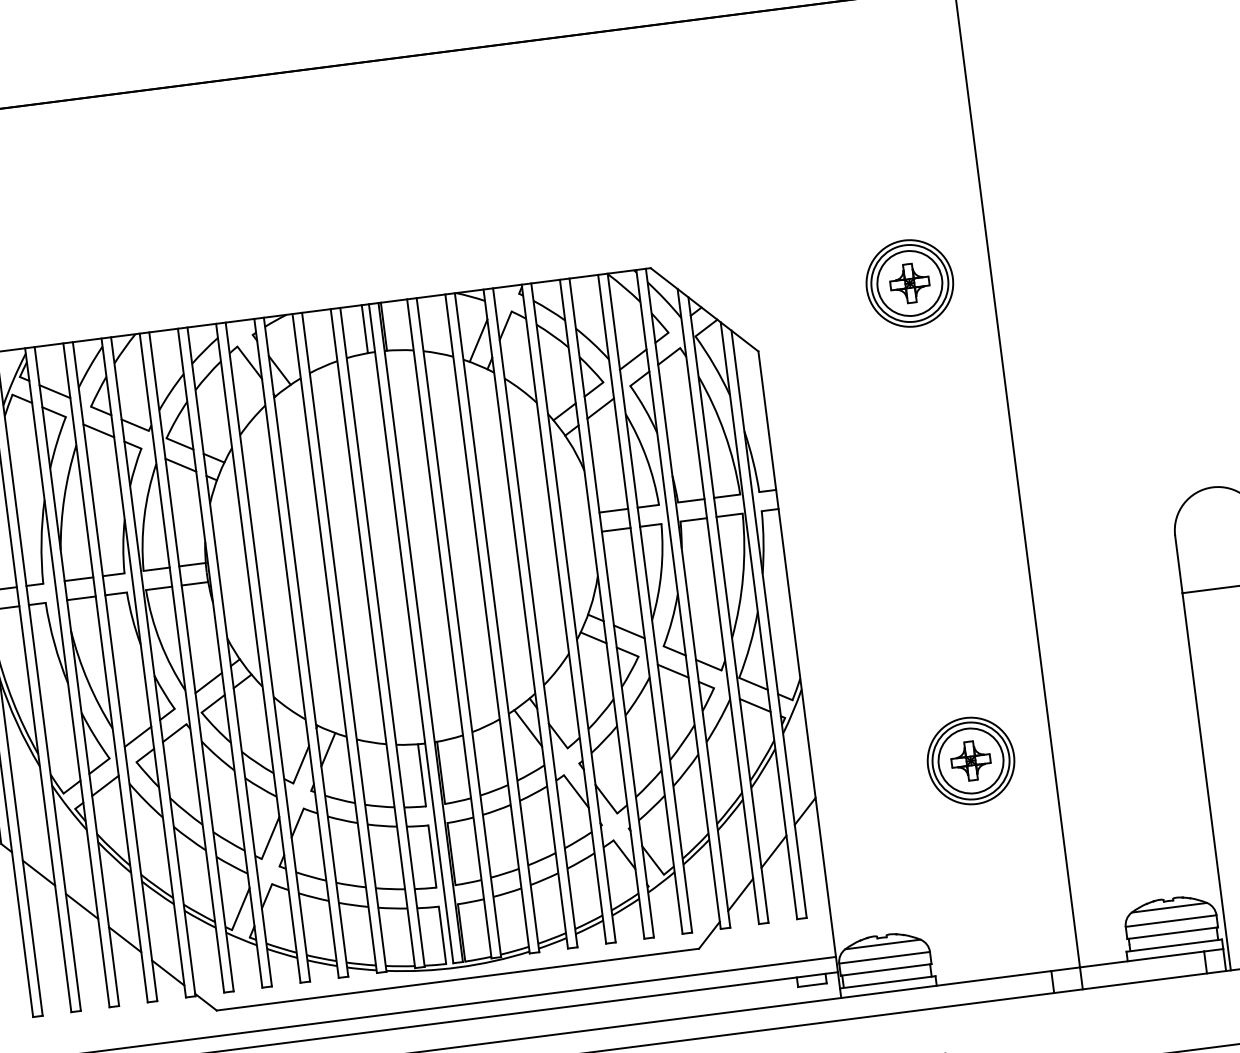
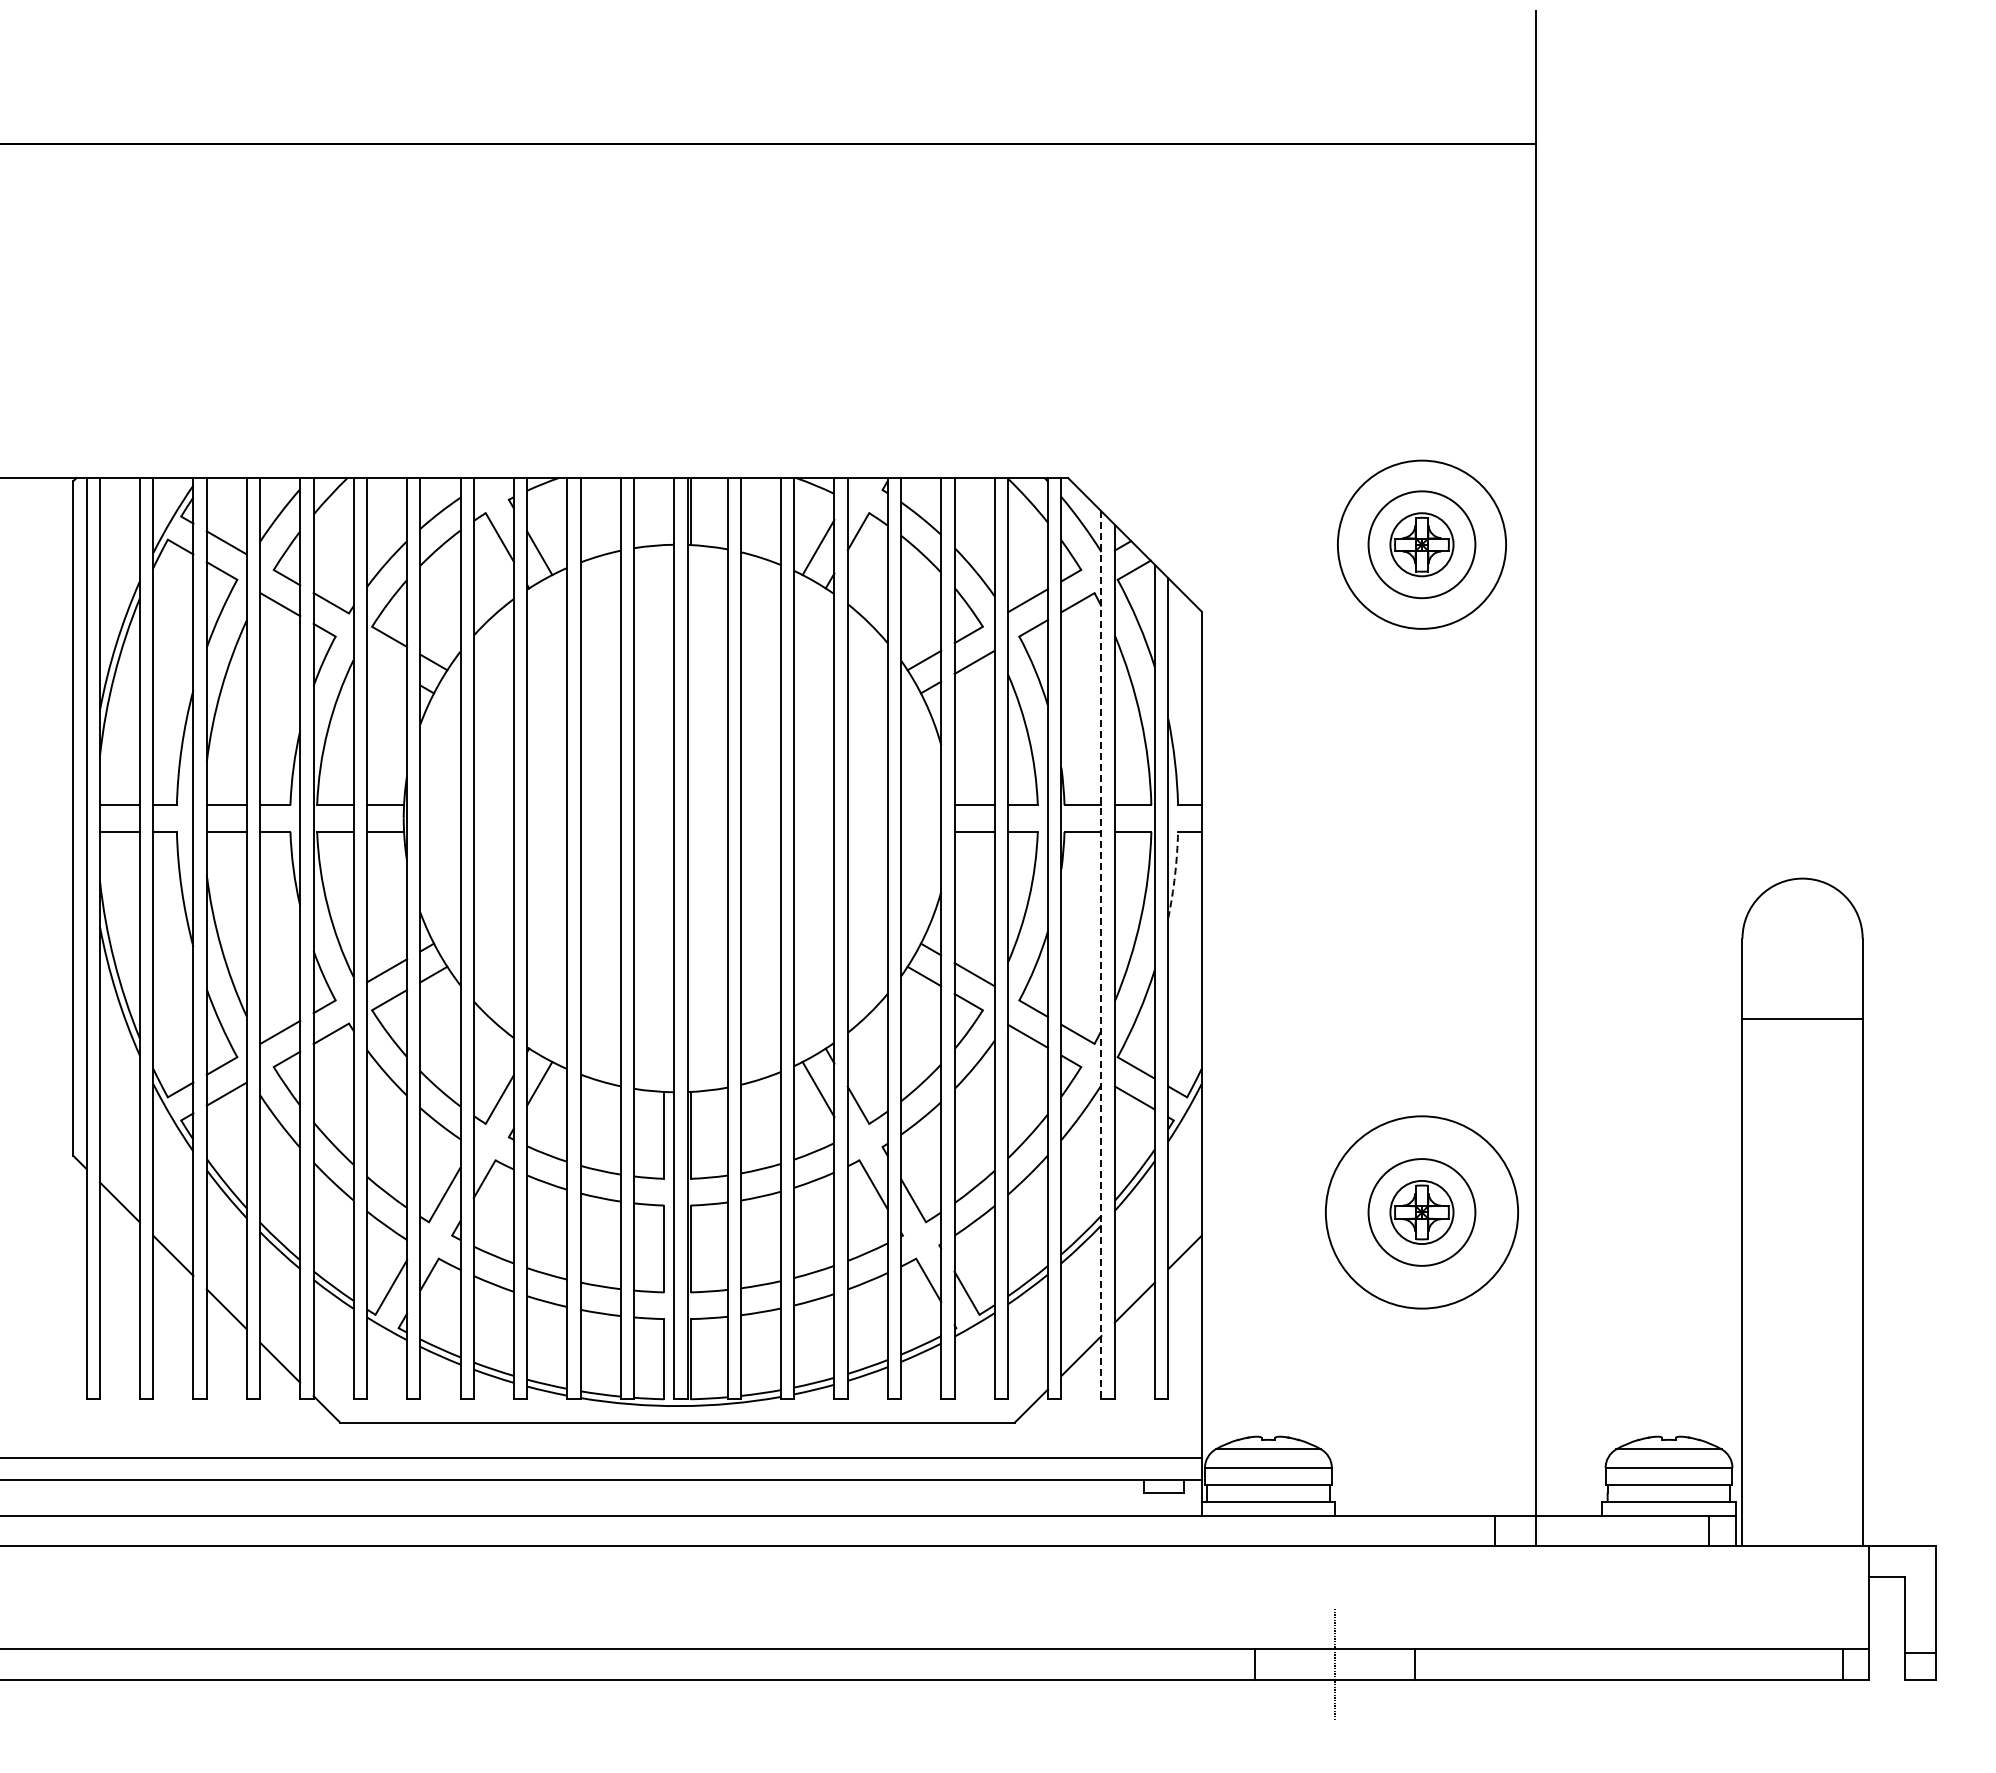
circle: (909, 283) -> (1421, 544), size x0.7
circle: (909, 283) -> (1421, 544), size x1.4
line: (365, 329) -> (664, 511), removed
line: (181, 464) -> (387, 665), removed
arc: (763, 542) -> (1175, 875), solid -> dashed
line: (718, 606) -> (1101, 955), solid -> dashed
circle: (970, 761) -> (1421, 1212), size x0.7
circle: (970, 761) -> (1421, 1212), size x1.6

